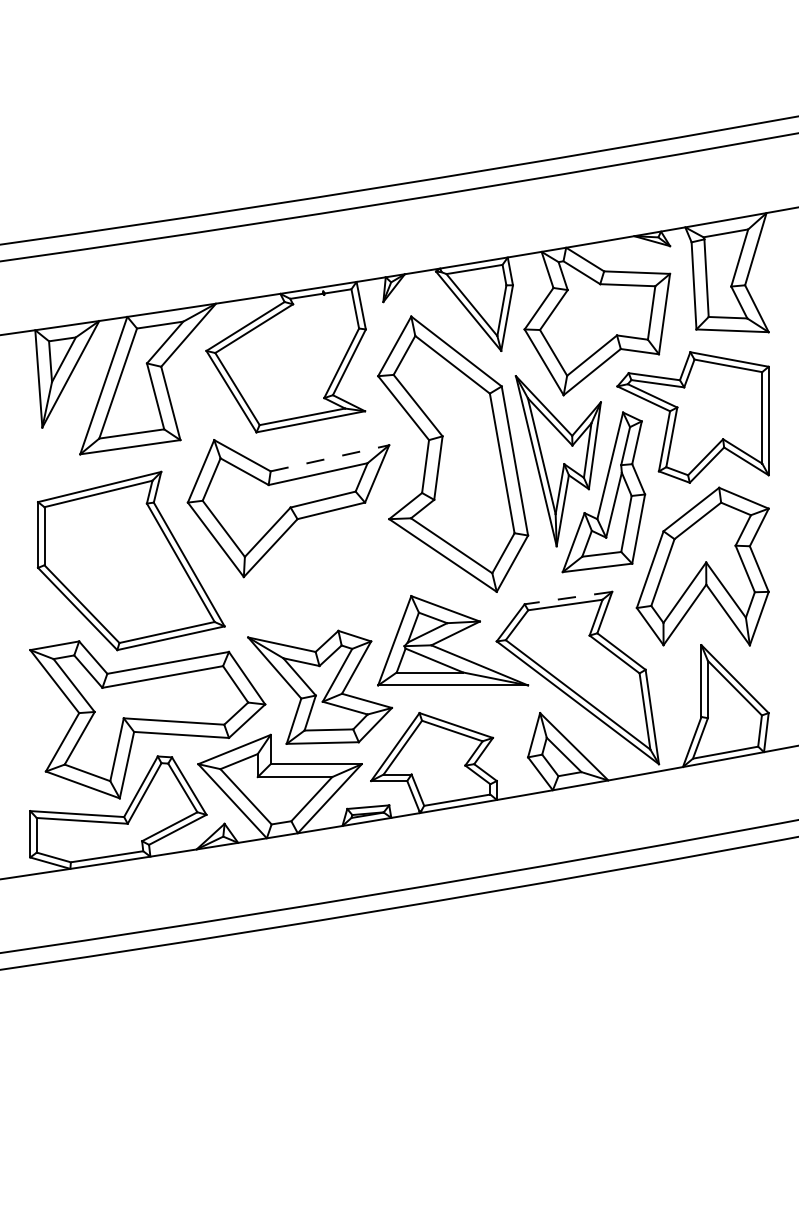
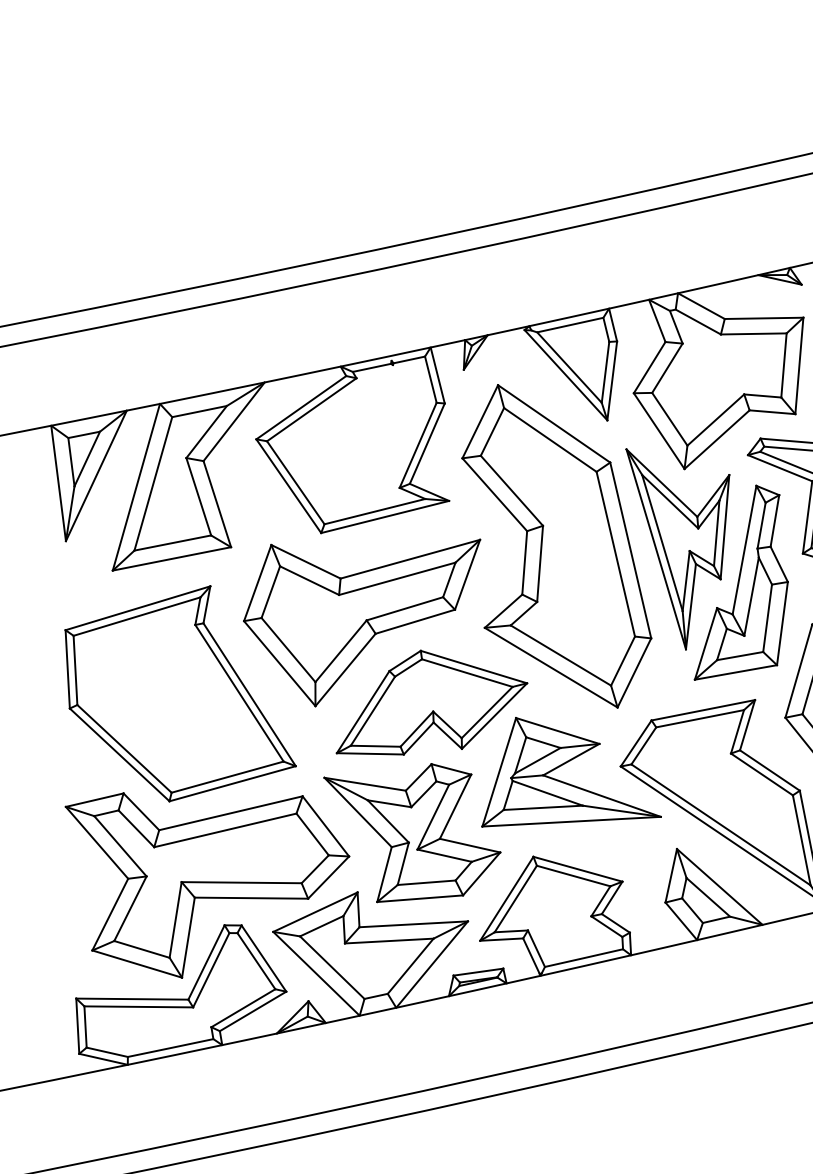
line: (329, 458) -> (409, 559), dashed -> solid
part: (340, 578) -> (430, 701), added
line: (567, 598) -> (702, 710), dashed -> solid

